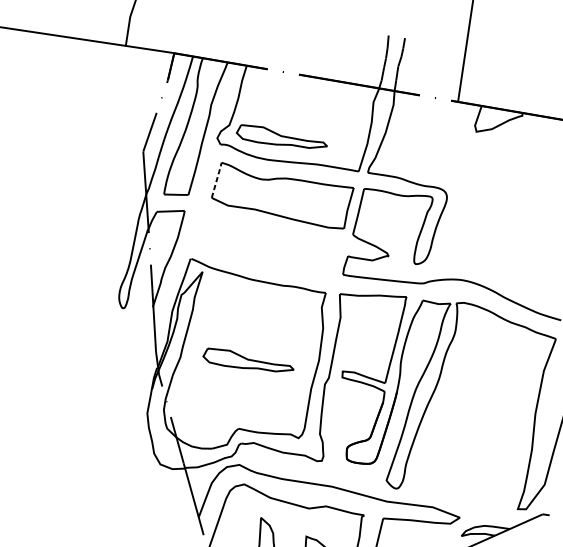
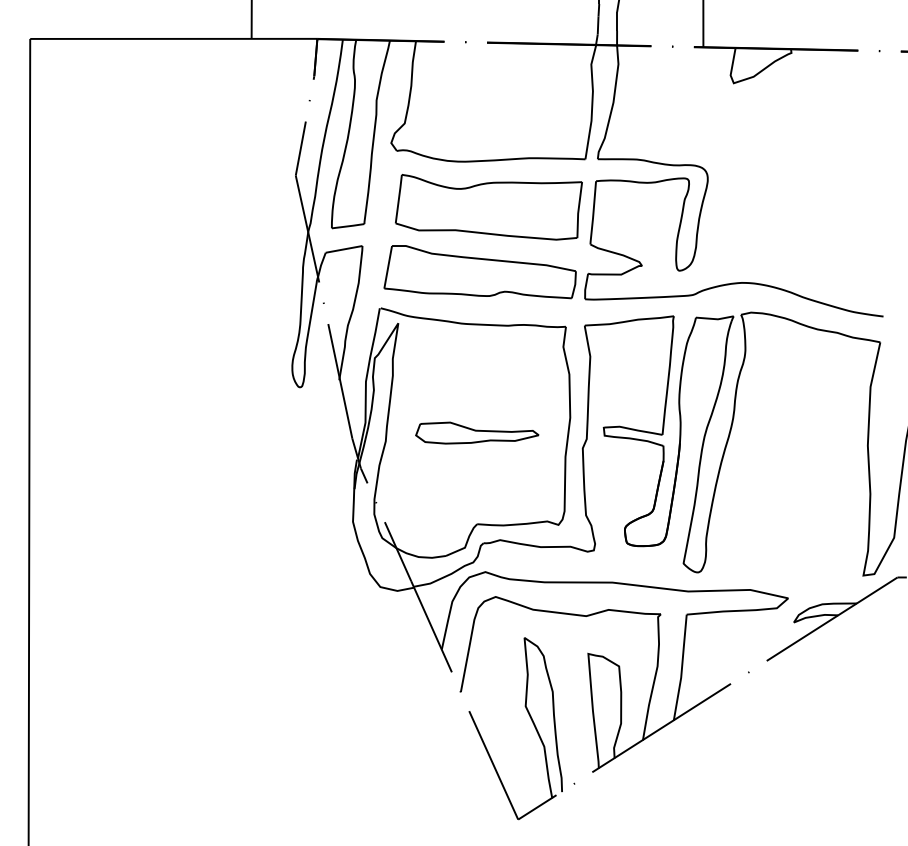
part: (282, 137) -> (477, 129), removed
line: (217, 179) -> (399, 198), dashed -> solid
part: (268, 243) -> (479, 272), added

